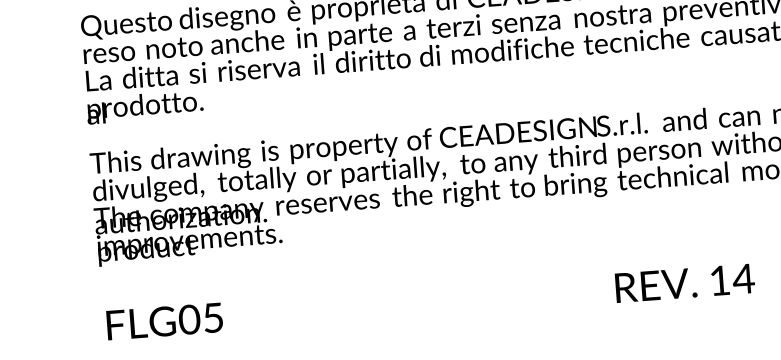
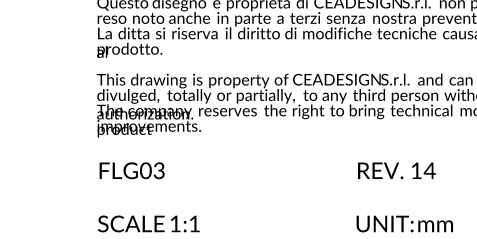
text: (684, 282) -> (396, 170), moved
text: (212, 317) -> (158, 170), FLG05 -> FLG03

